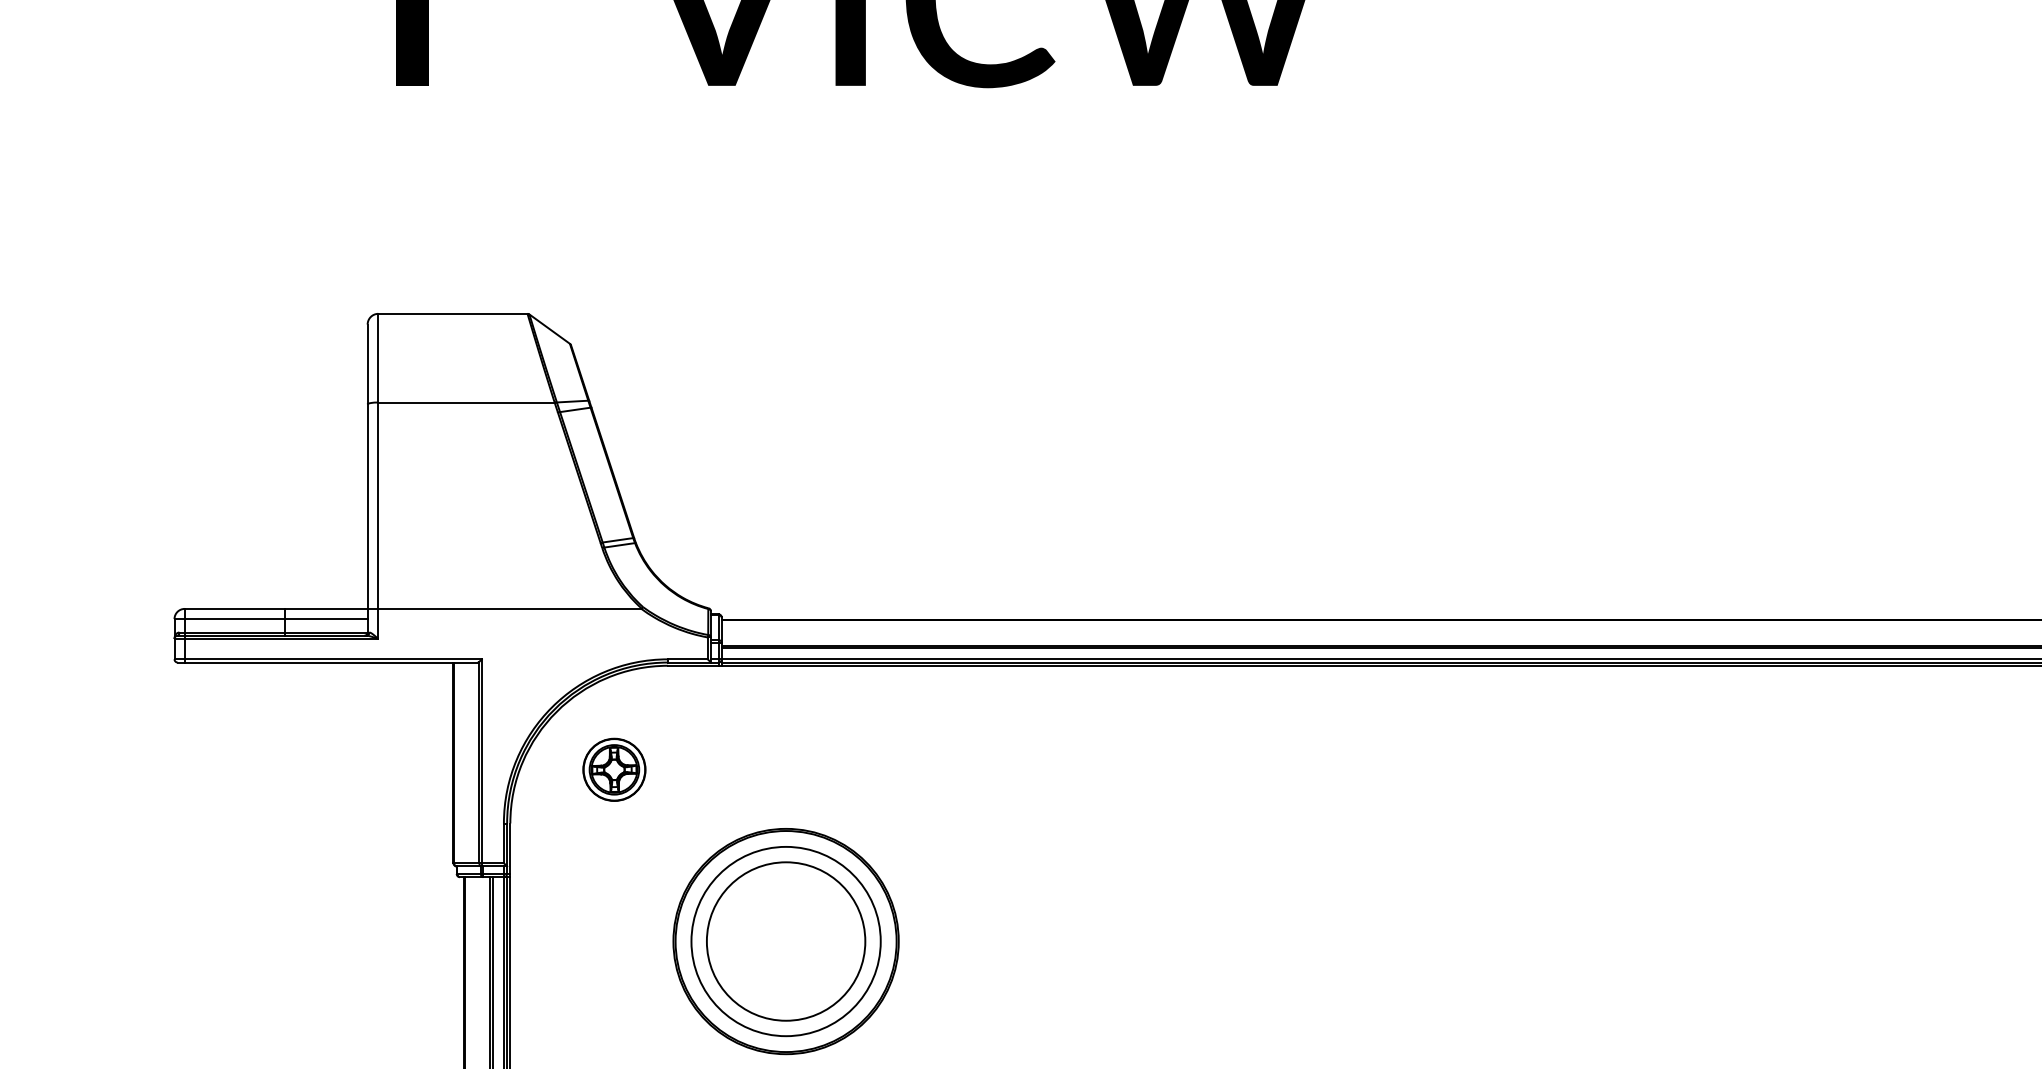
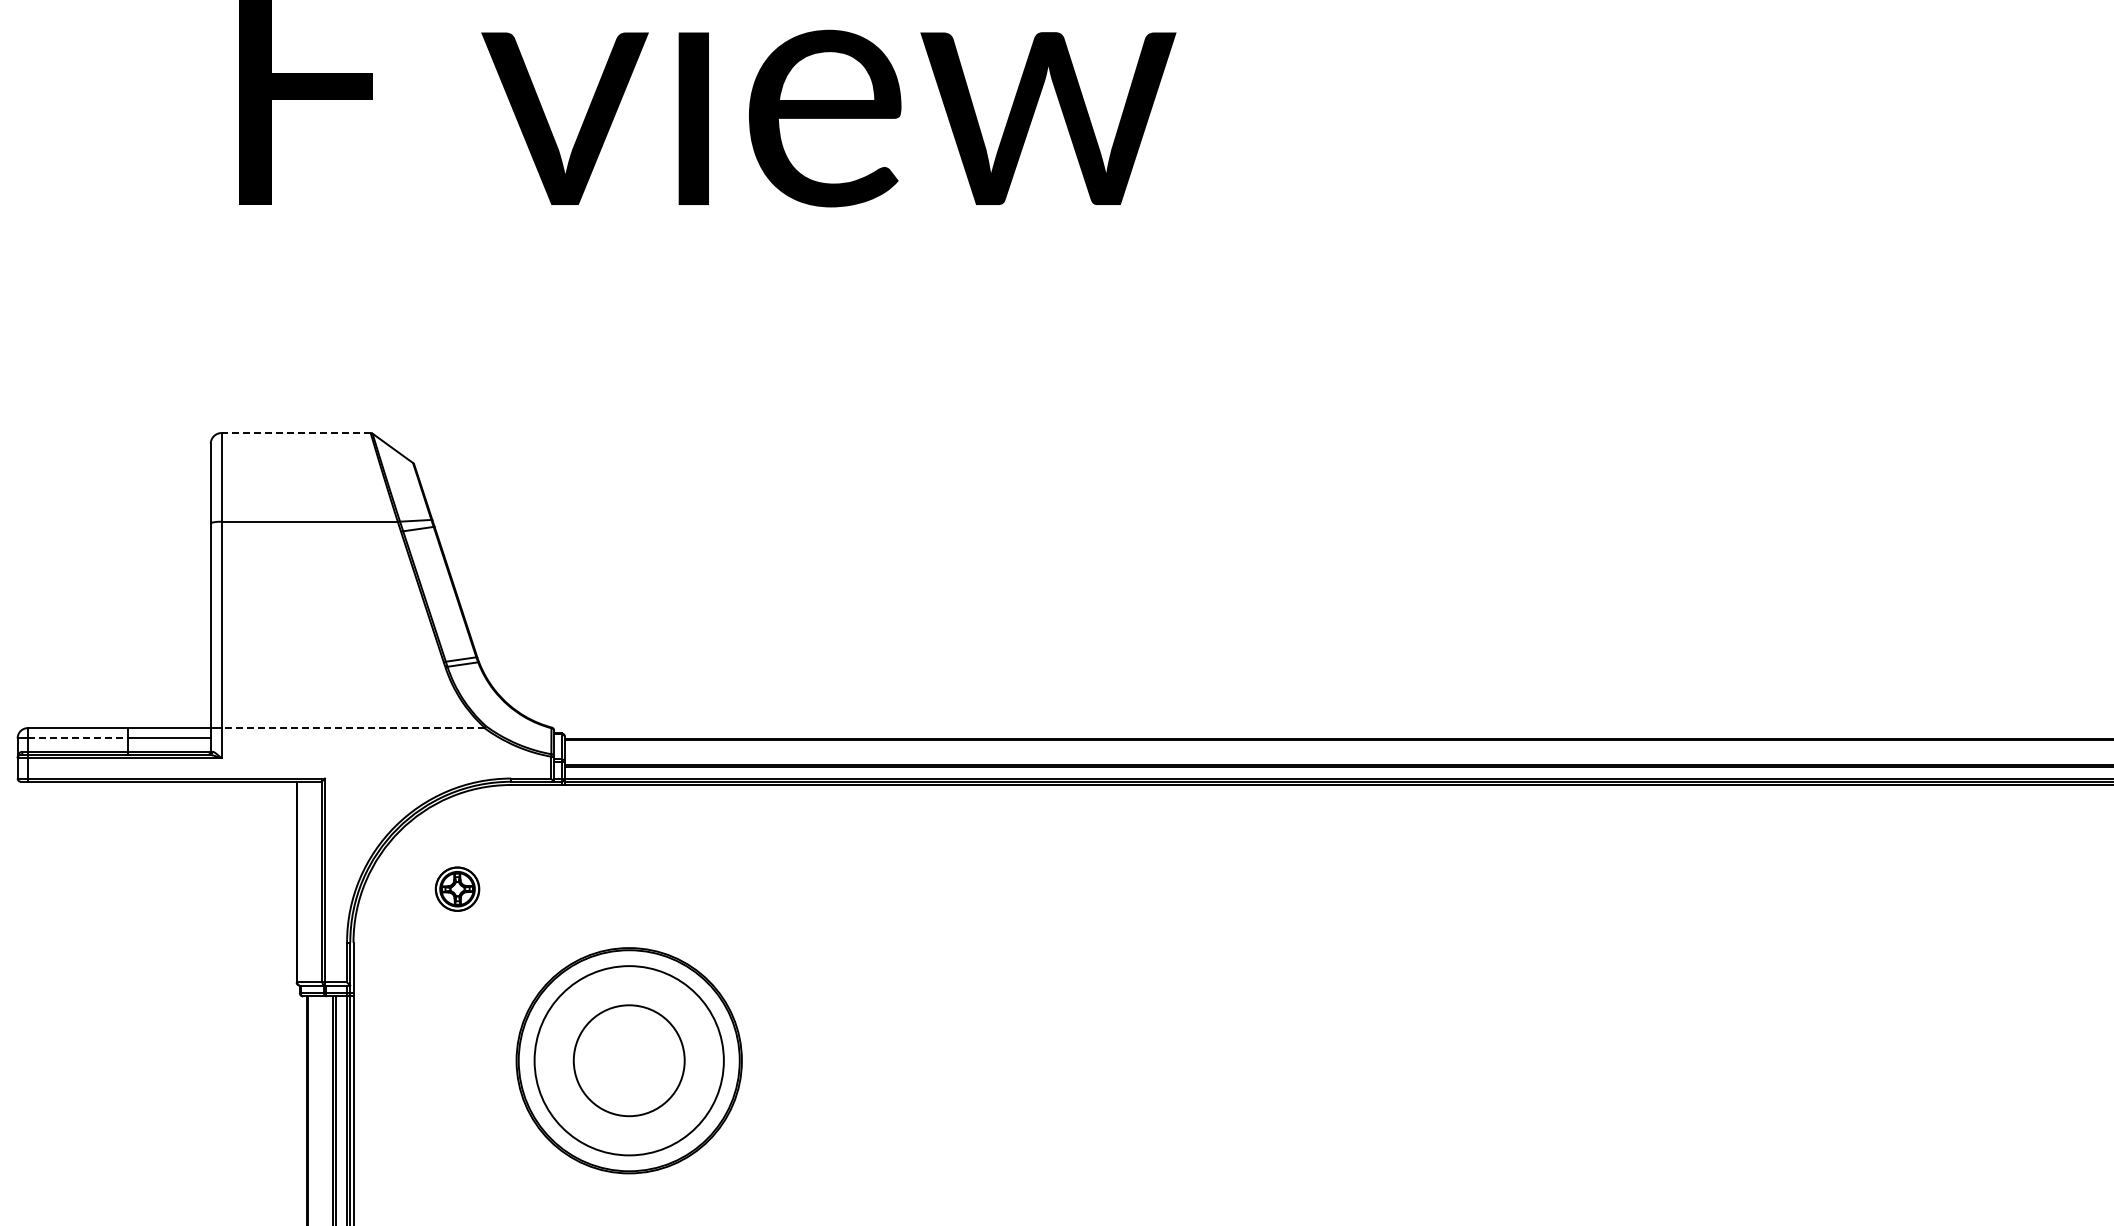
line: (453, 314) -> (296, 433), solid -> dashed
line: (510, 609) -> (353, 728), solid -> dashed
line: (234, 619) -> (77, 738), solid -> dashed
part: (614, 770) -> (457, 889), size x0.7
circle: (786, 941) -> (629, 1060), size x0.7

